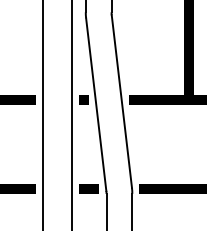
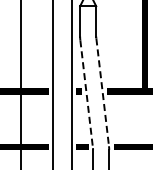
line: (121, 101) -> (102, 92), solid -> dashed
line: (95, 105) -> (86, 94), solid -> dashed

